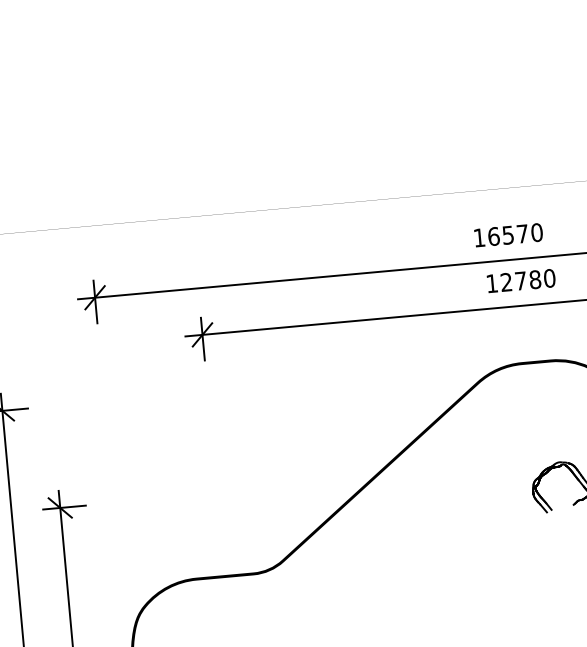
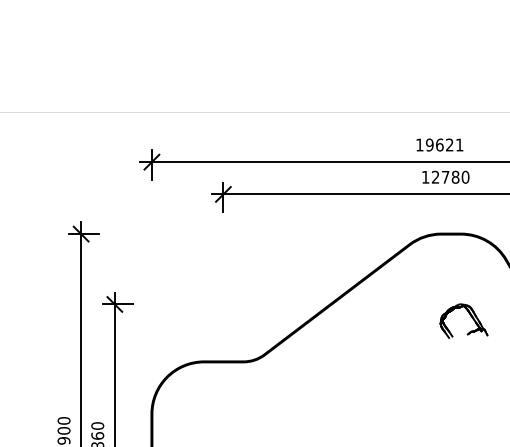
text: (514, 233) -> (444, 144), 16570 -> 19621

